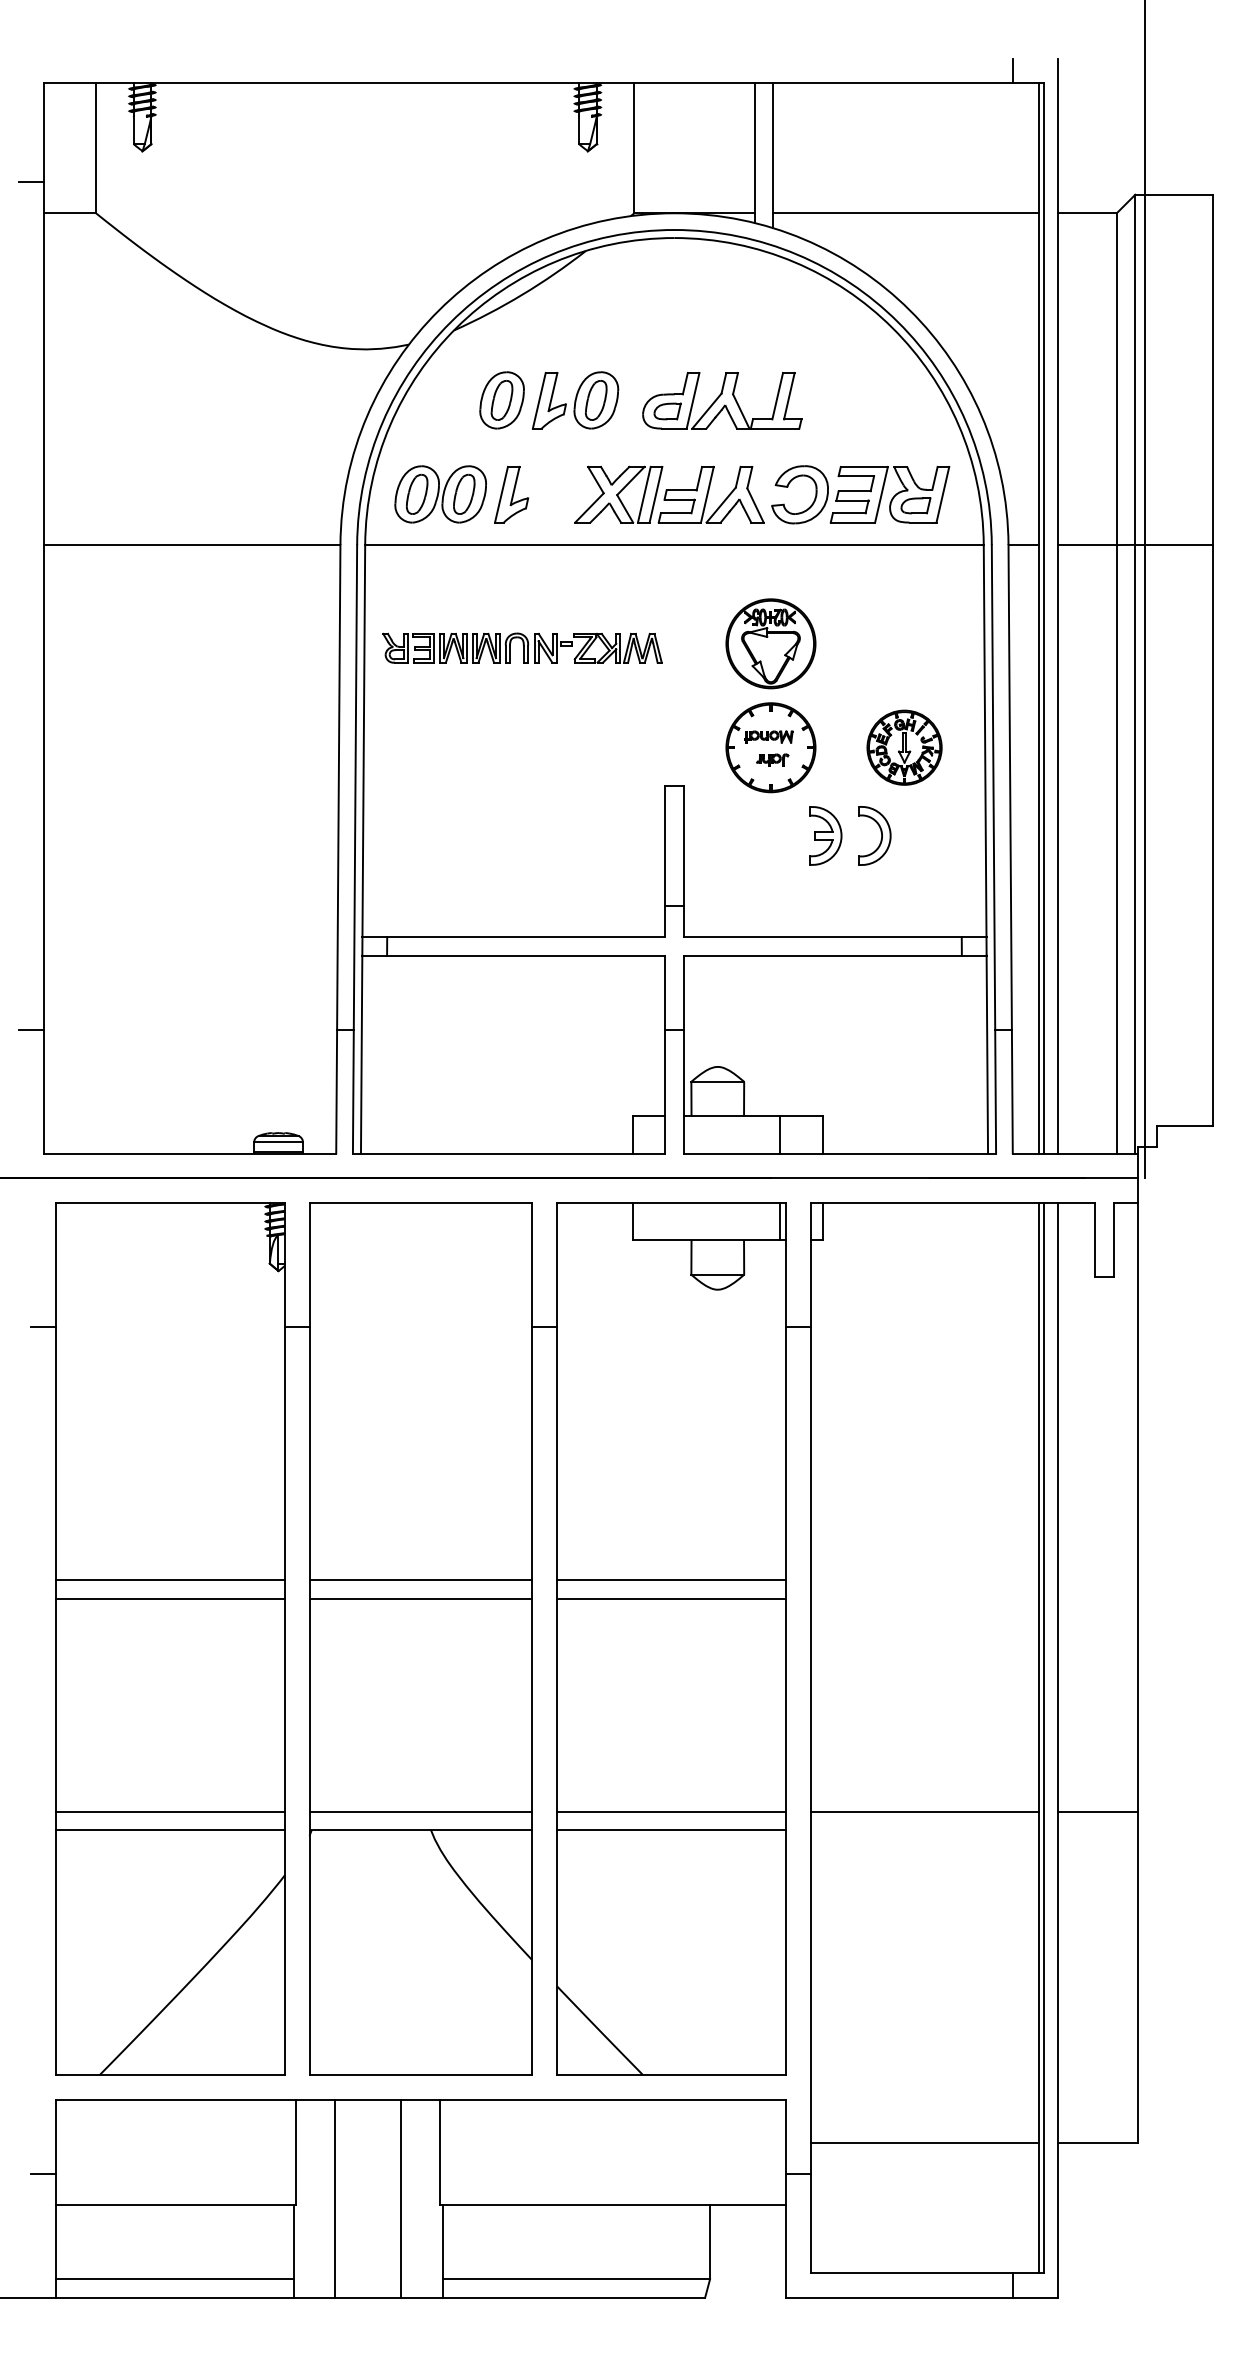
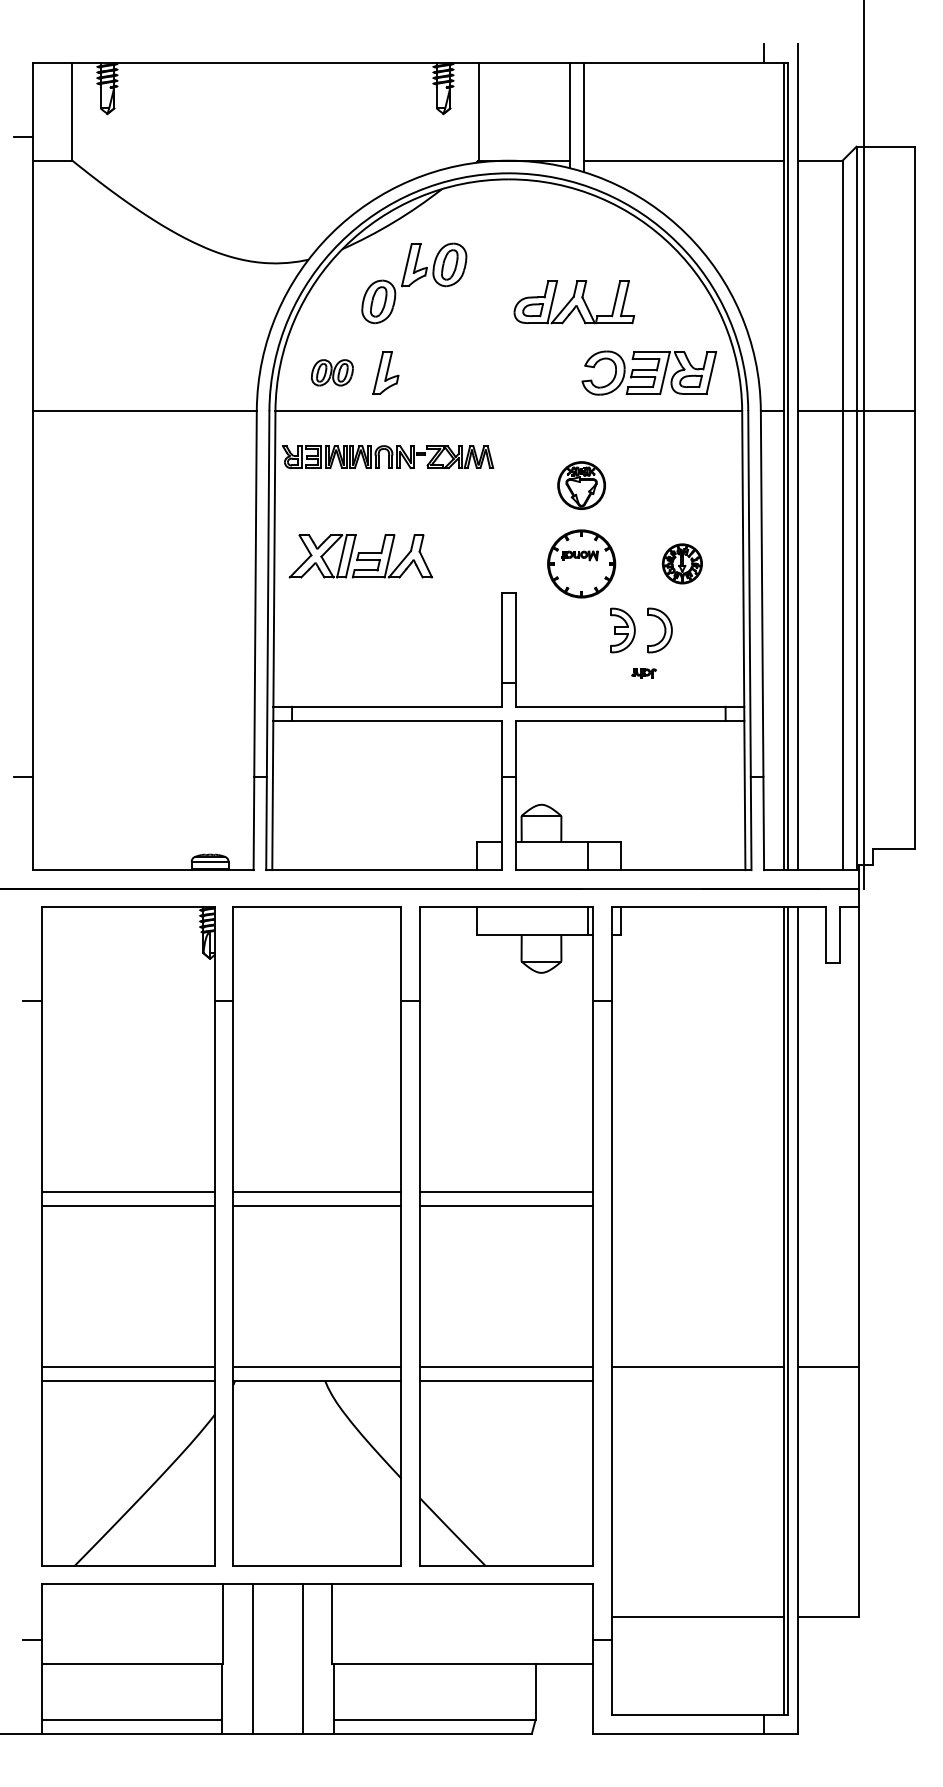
part: (575, 400) -> (434, 265), moved
part: (722, 400) -> (574, 301), moved
part: (440, 494) -> (332, 372), size x0.6
part: (669, 494) -> (360, 556), moved
part: (770, 643) -> (581, 485), size x0.7
part: (522, 647) -> (388, 456), moved
part: (904, 747) -> (682, 563), size x0.7
part: (772, 759) -> (643, 673), moved

